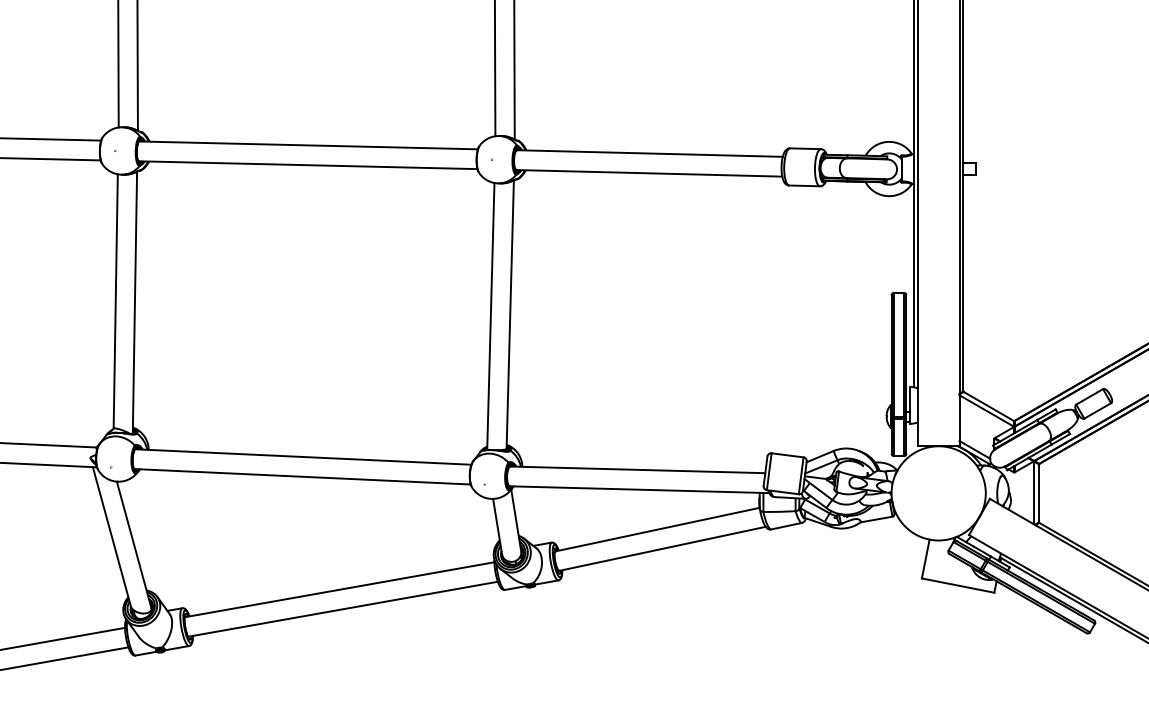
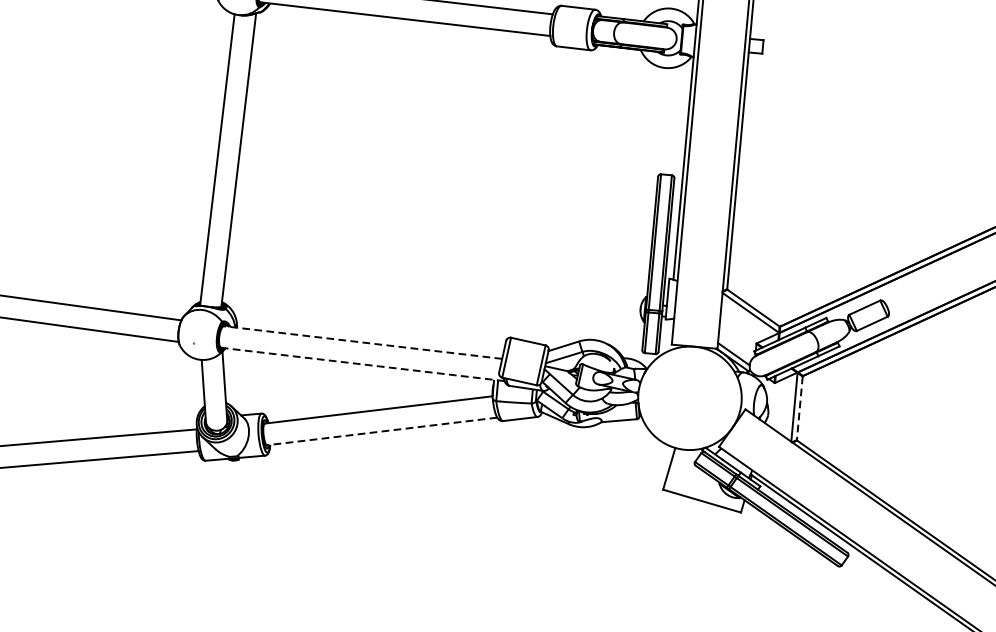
line: (637, 469) -> (362, 342), solid -> dashed
line: (639, 489) -> (362, 364), solid -> dashed
line: (1039, 493) -> (800, 408), solid -> dashed
line: (662, 548) -> (382, 431), solid -> dashed

